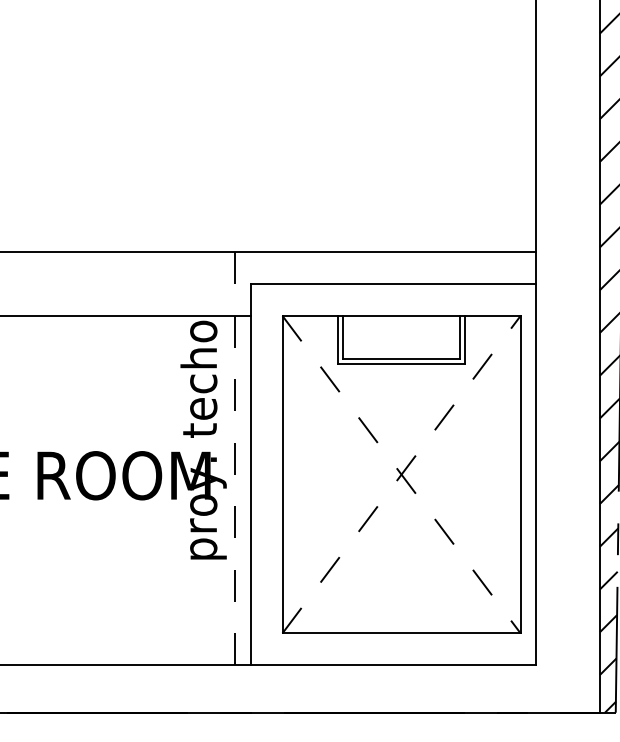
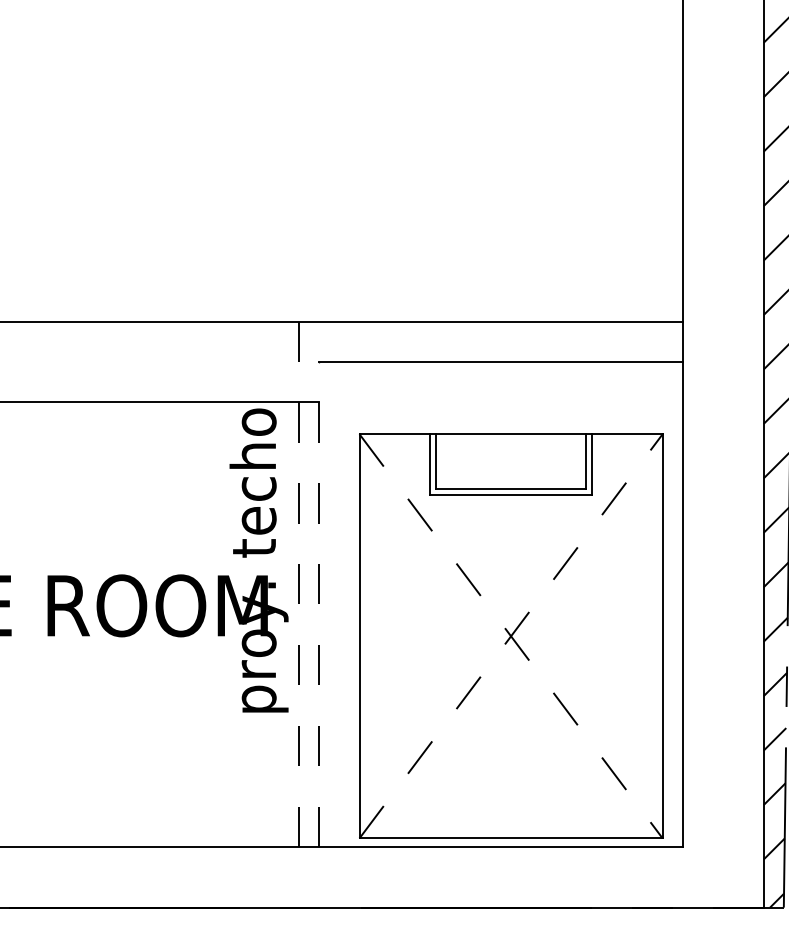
line: (250, 474) -> (318, 604), solid -> dashed
part: (401, 474) -> (511, 636), moved

